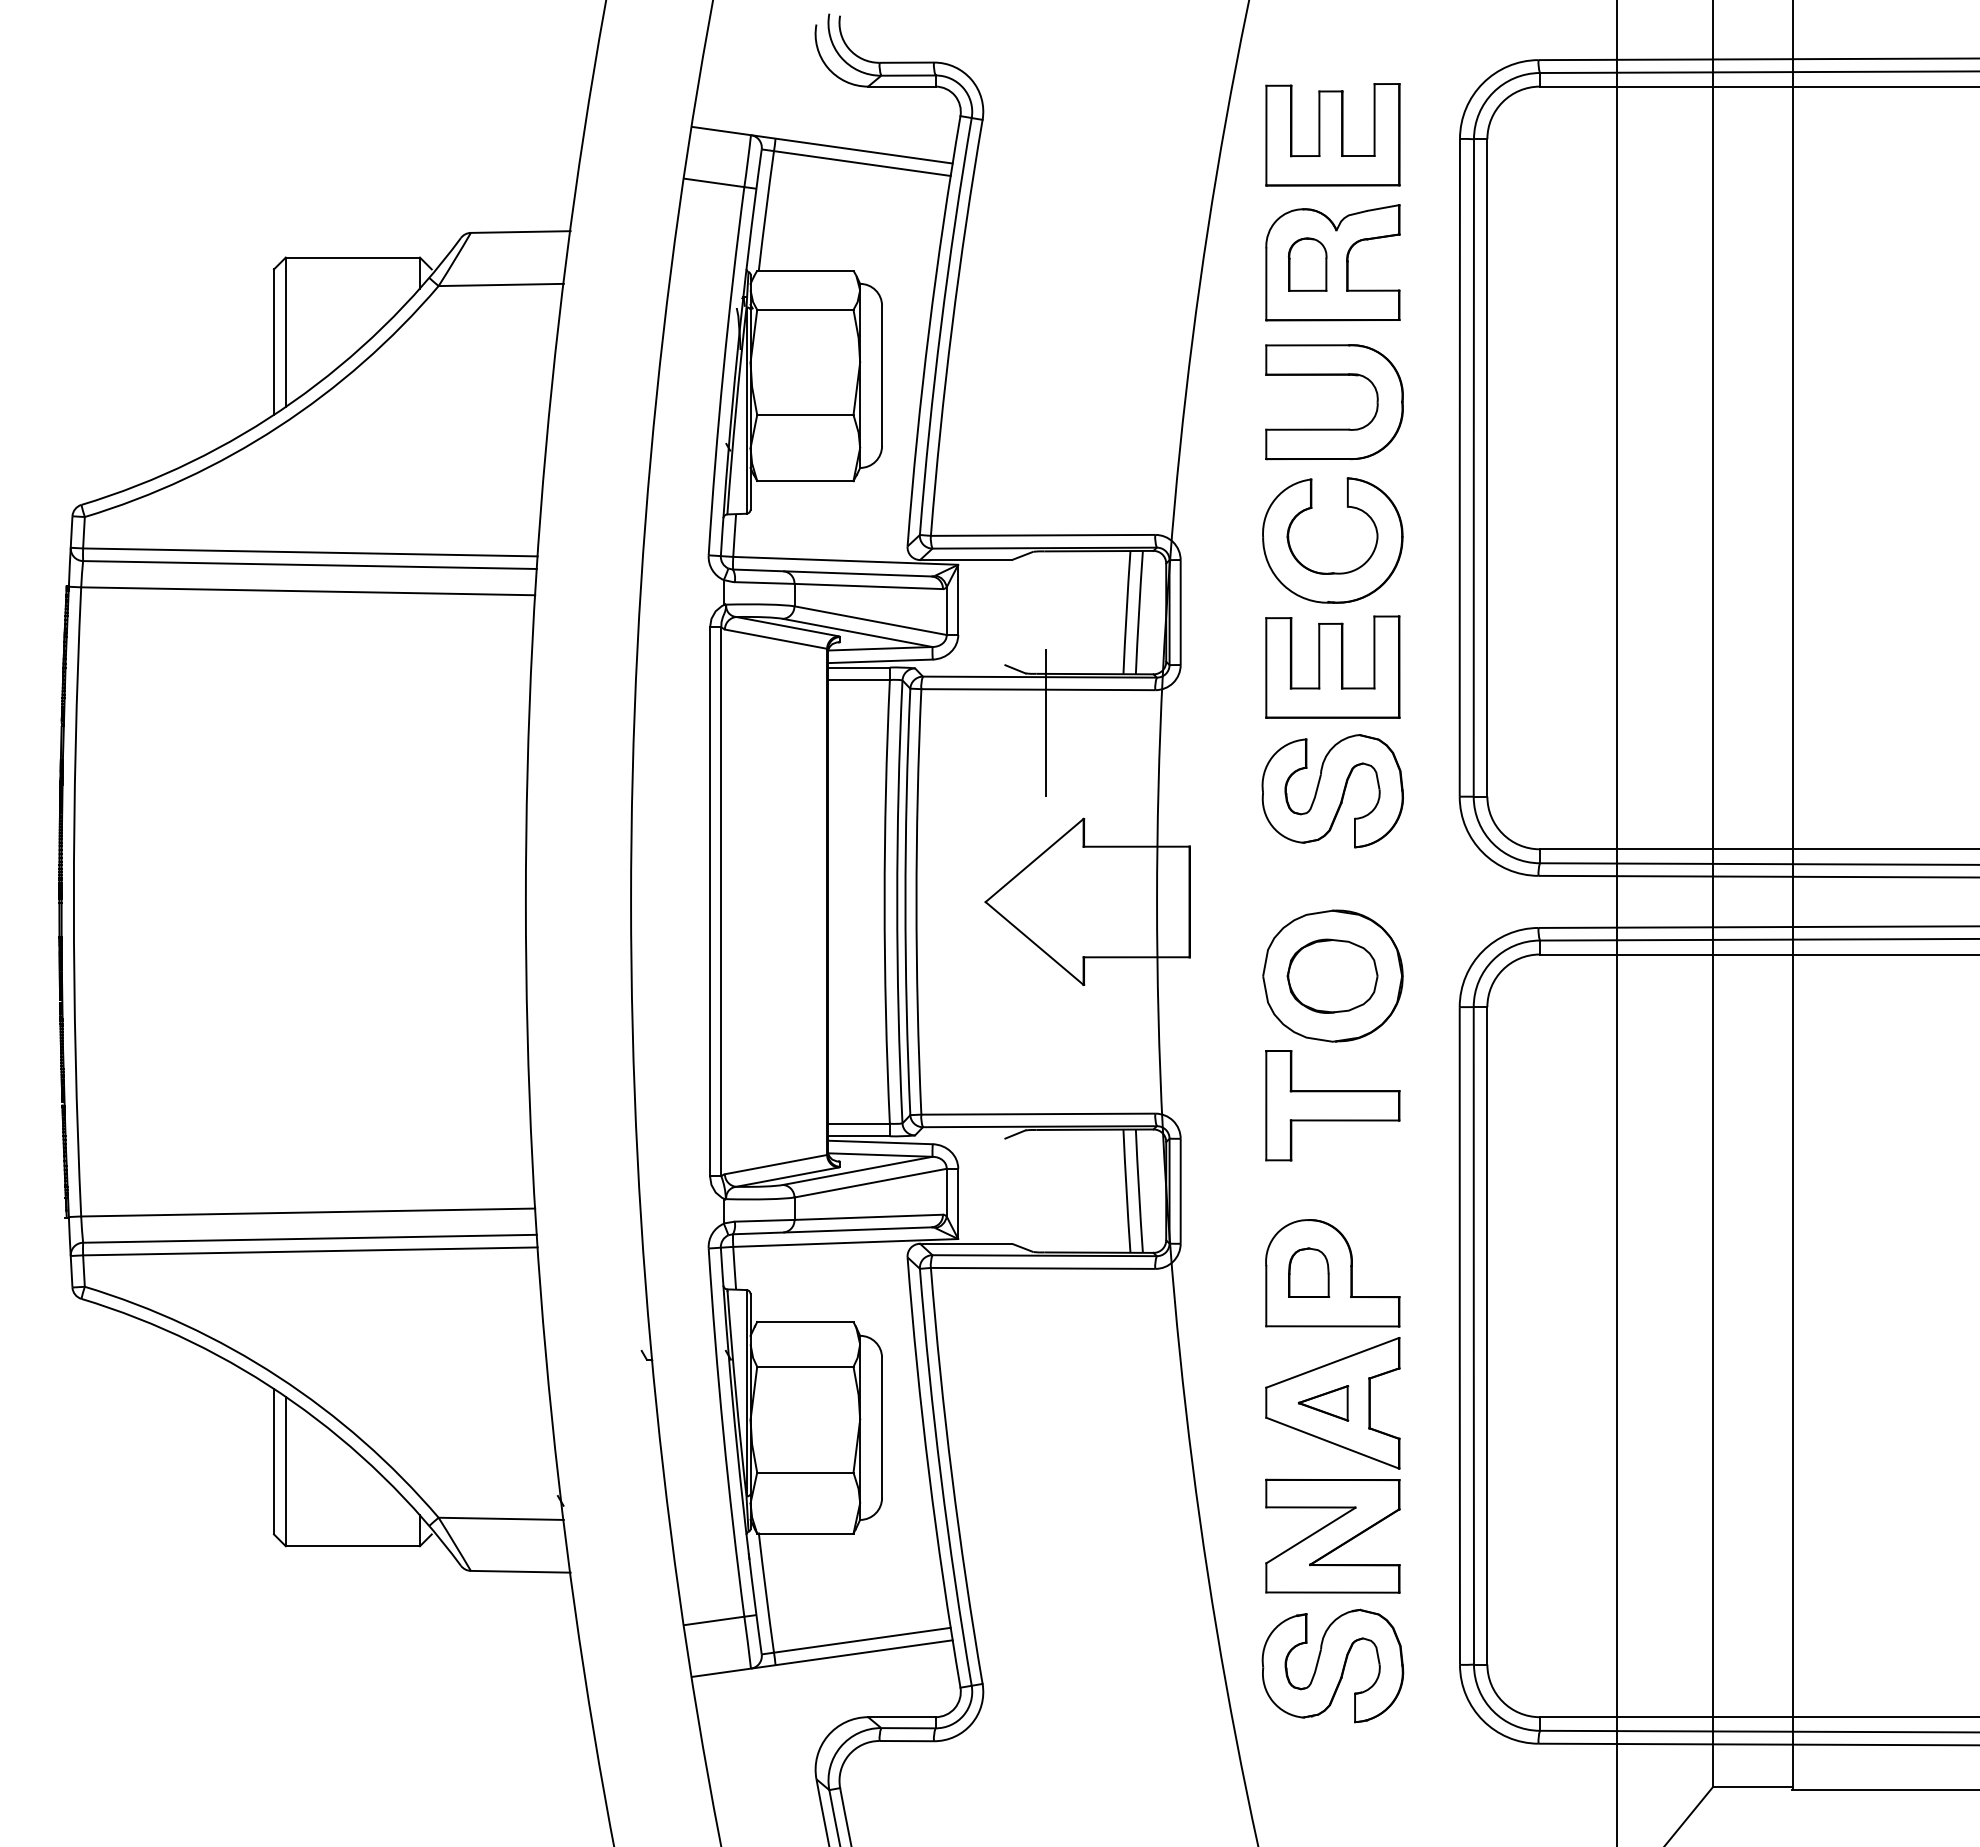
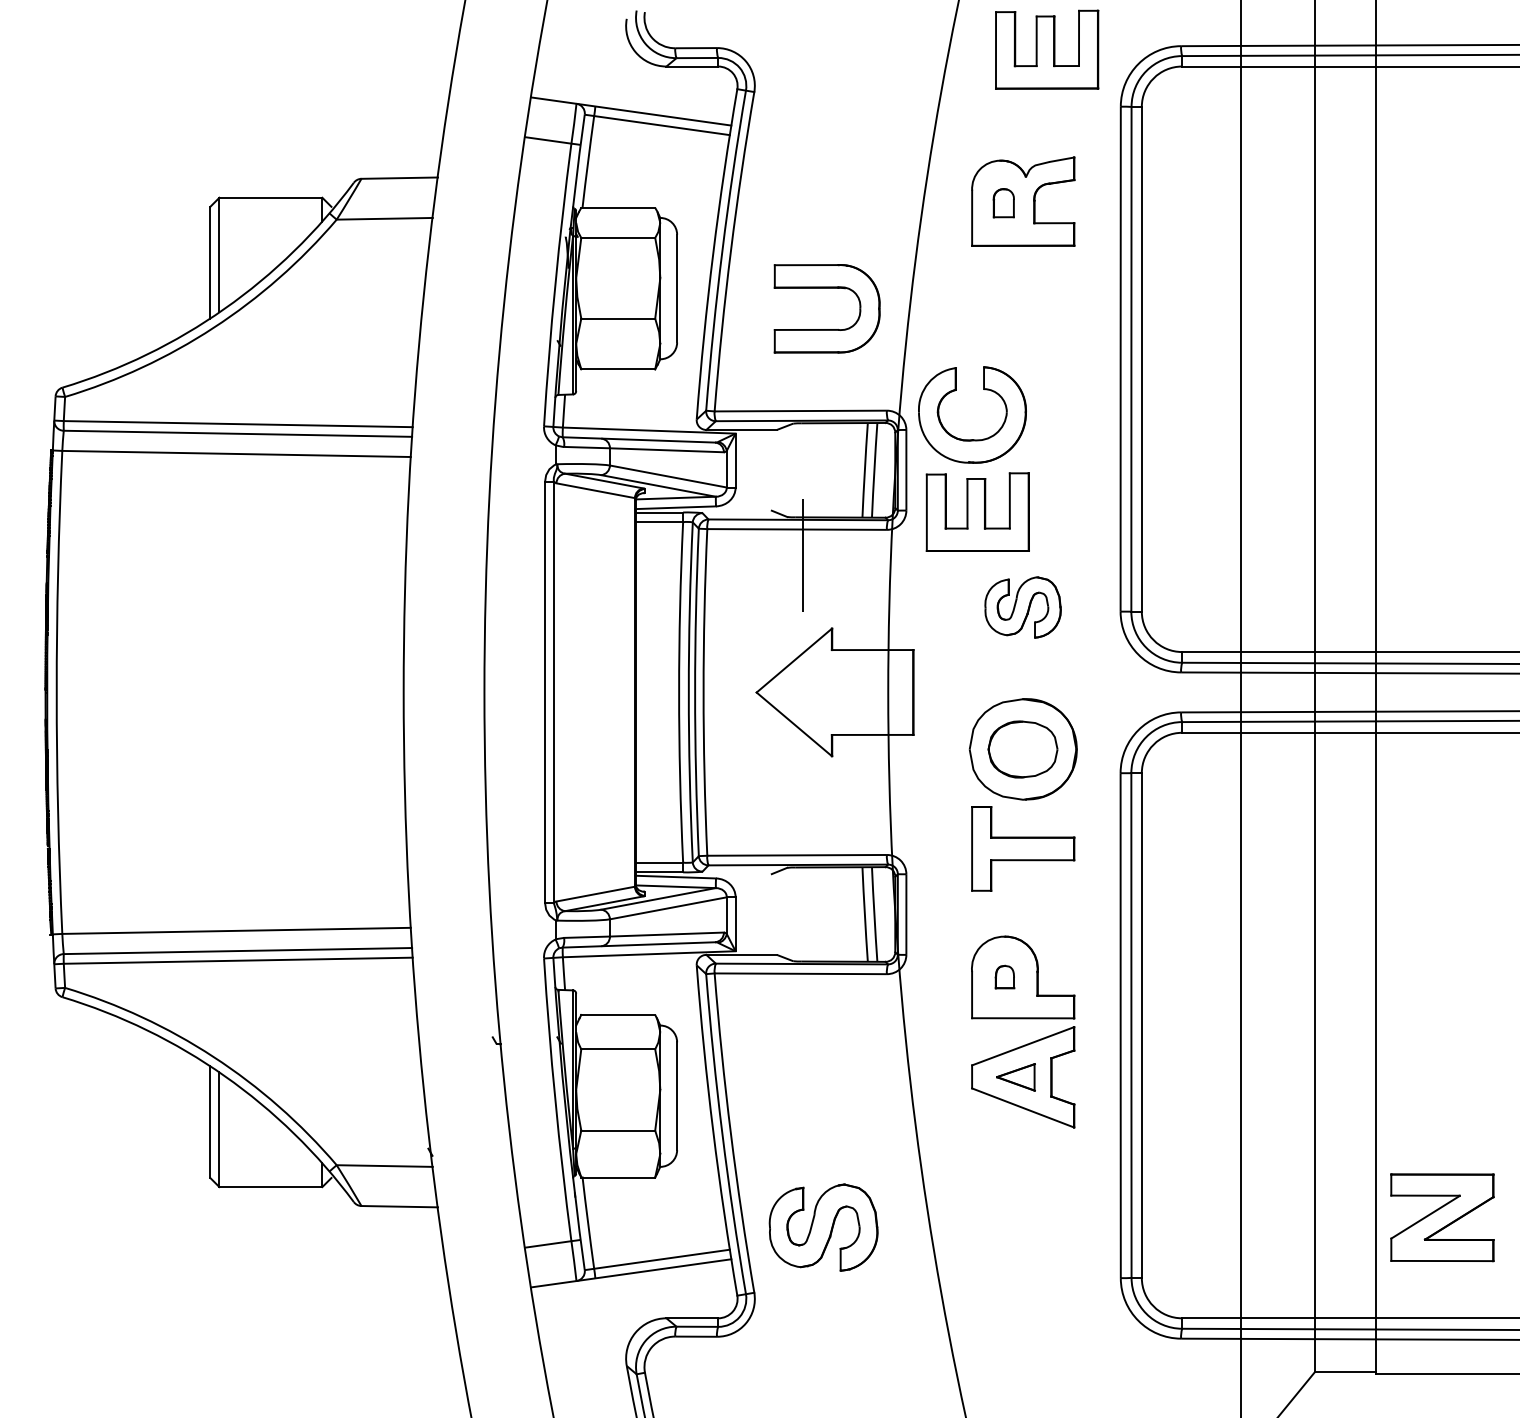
part: (1332, 134) -> (1046, 49), moved
part: (1307, 264) -> (1003, 203), size x0.7
part: (1334, 428) -> (827, 328), moved
part: (1332, 572) -> (972, 439), moved
part: (1332, 666) -> (977, 511), moved
part: (1332, 791) -> (1022, 607), size x0.7
part: (1309, 1272) -> (1005, 976), size x0.6
part: (1332, 1535) -> (1442, 1217), moved
part: (1332, 1665) -> (823, 1227), moved

